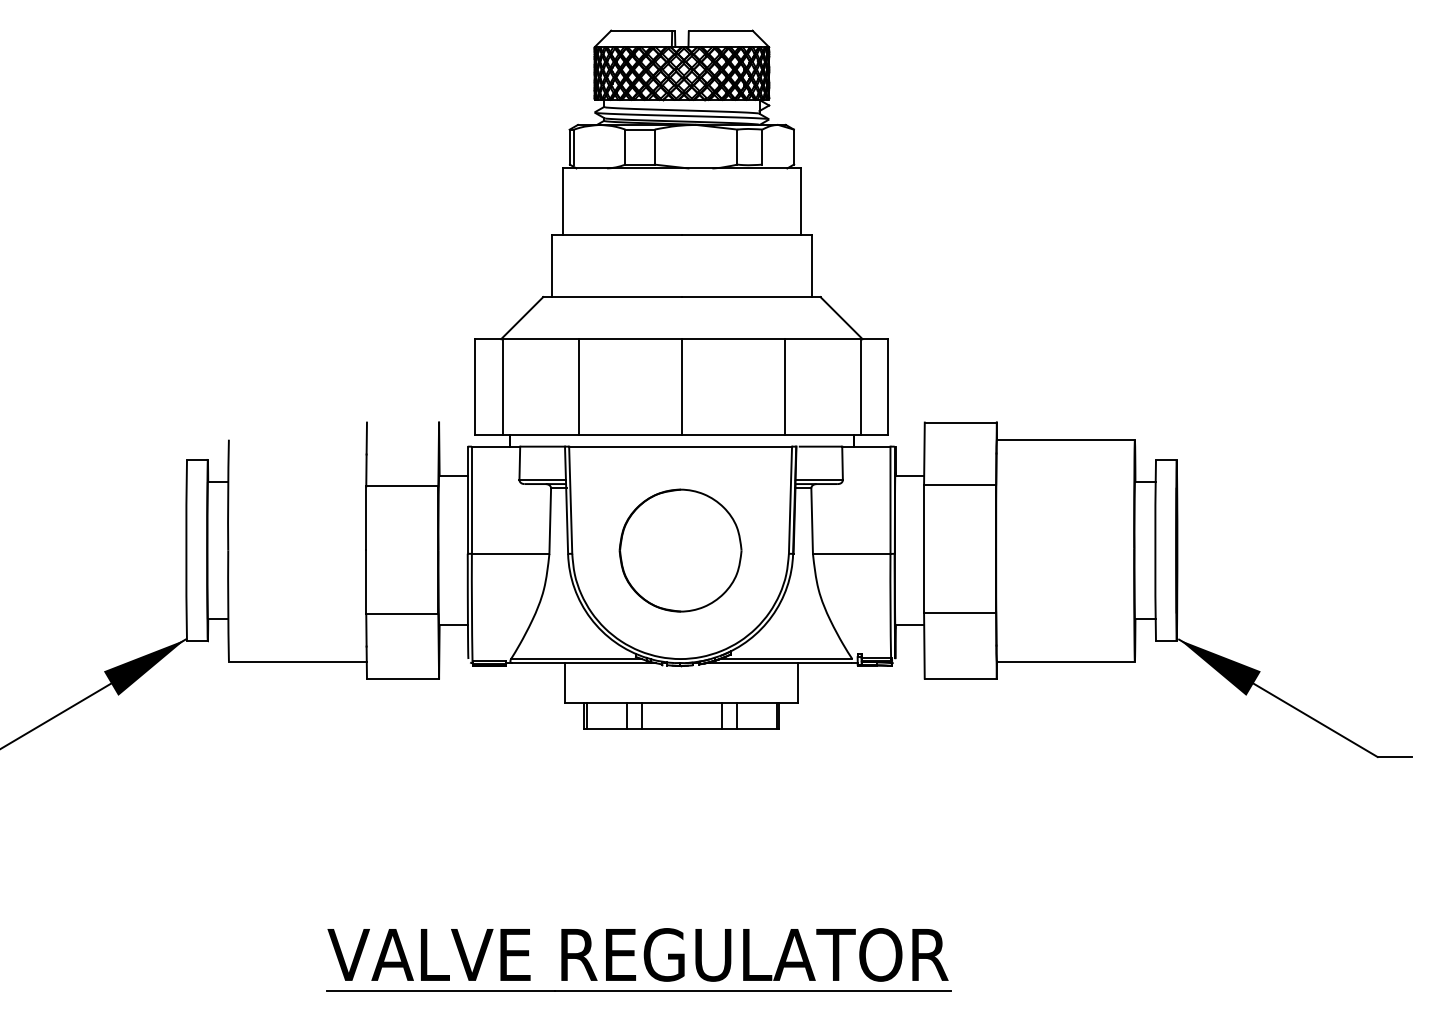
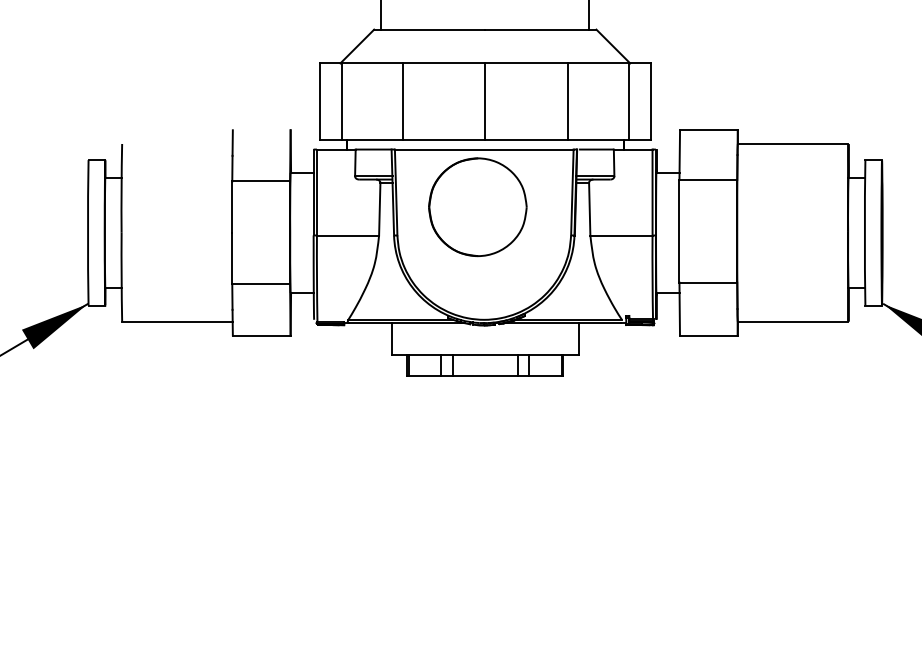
part: (680, 550) -> (477, 207), moved
part: (638, 959) -> (450, 560), removed

